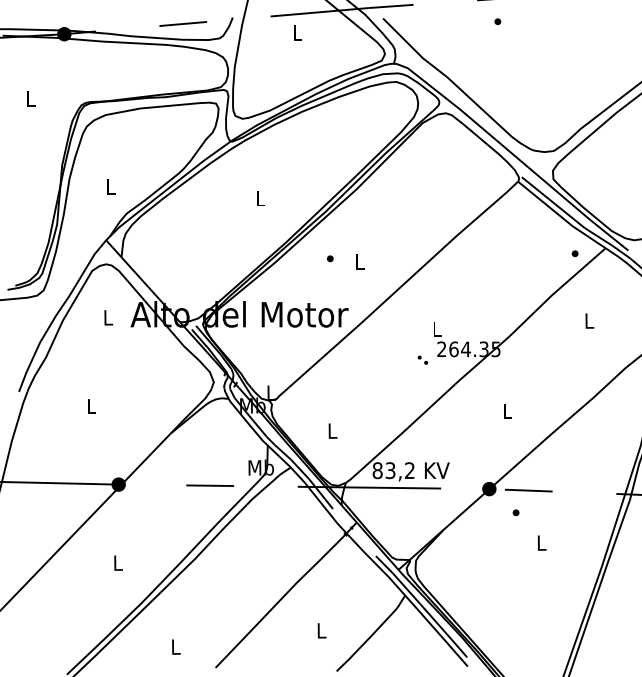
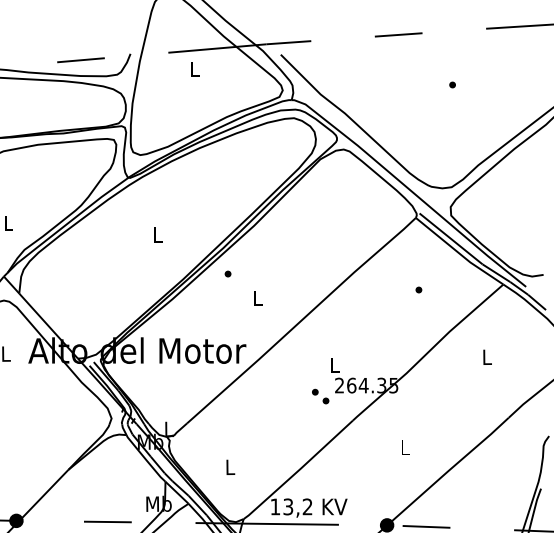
part: (497, 21) -> (452, 84), moved
part: (574, 253) -> (418, 289), moved
part: (330, 258) -> (228, 273), moved
part: (422, 359) -> (320, 395), size x1.67
text: (377, 470) -> (275, 506), 83,2 -> 13,2

